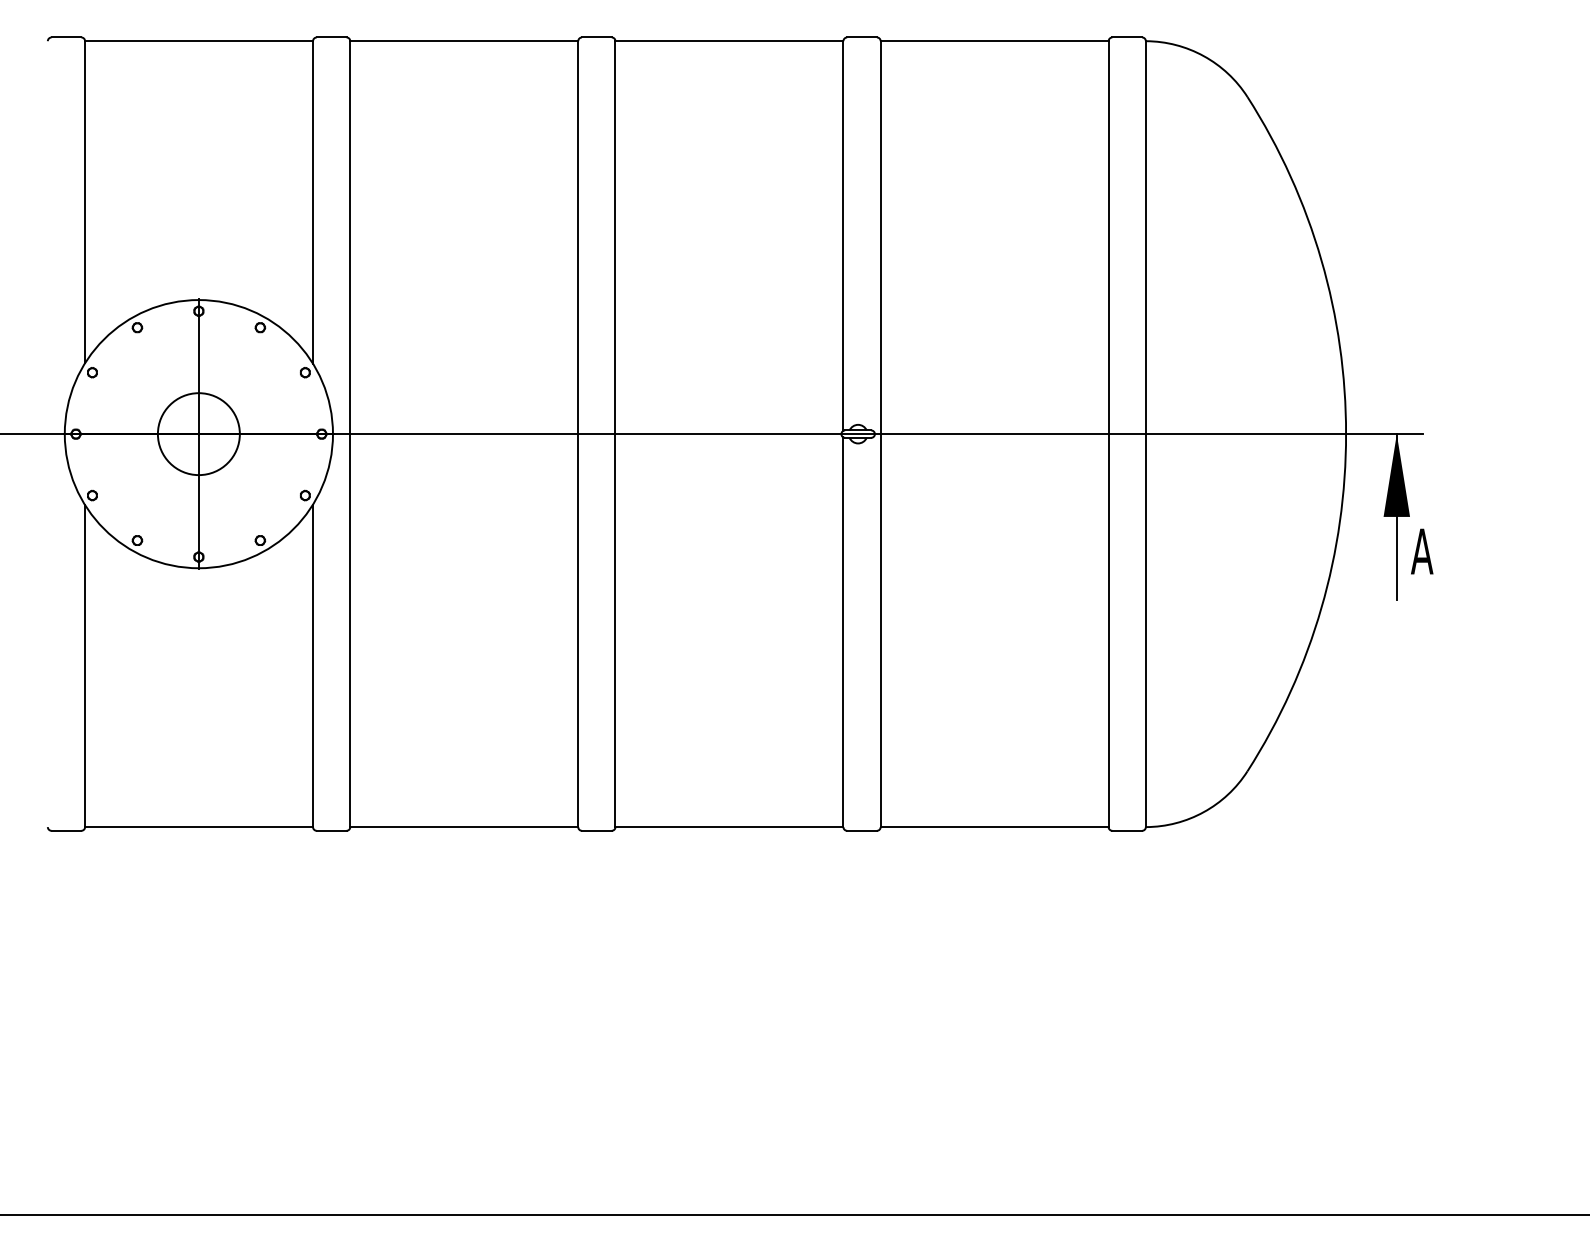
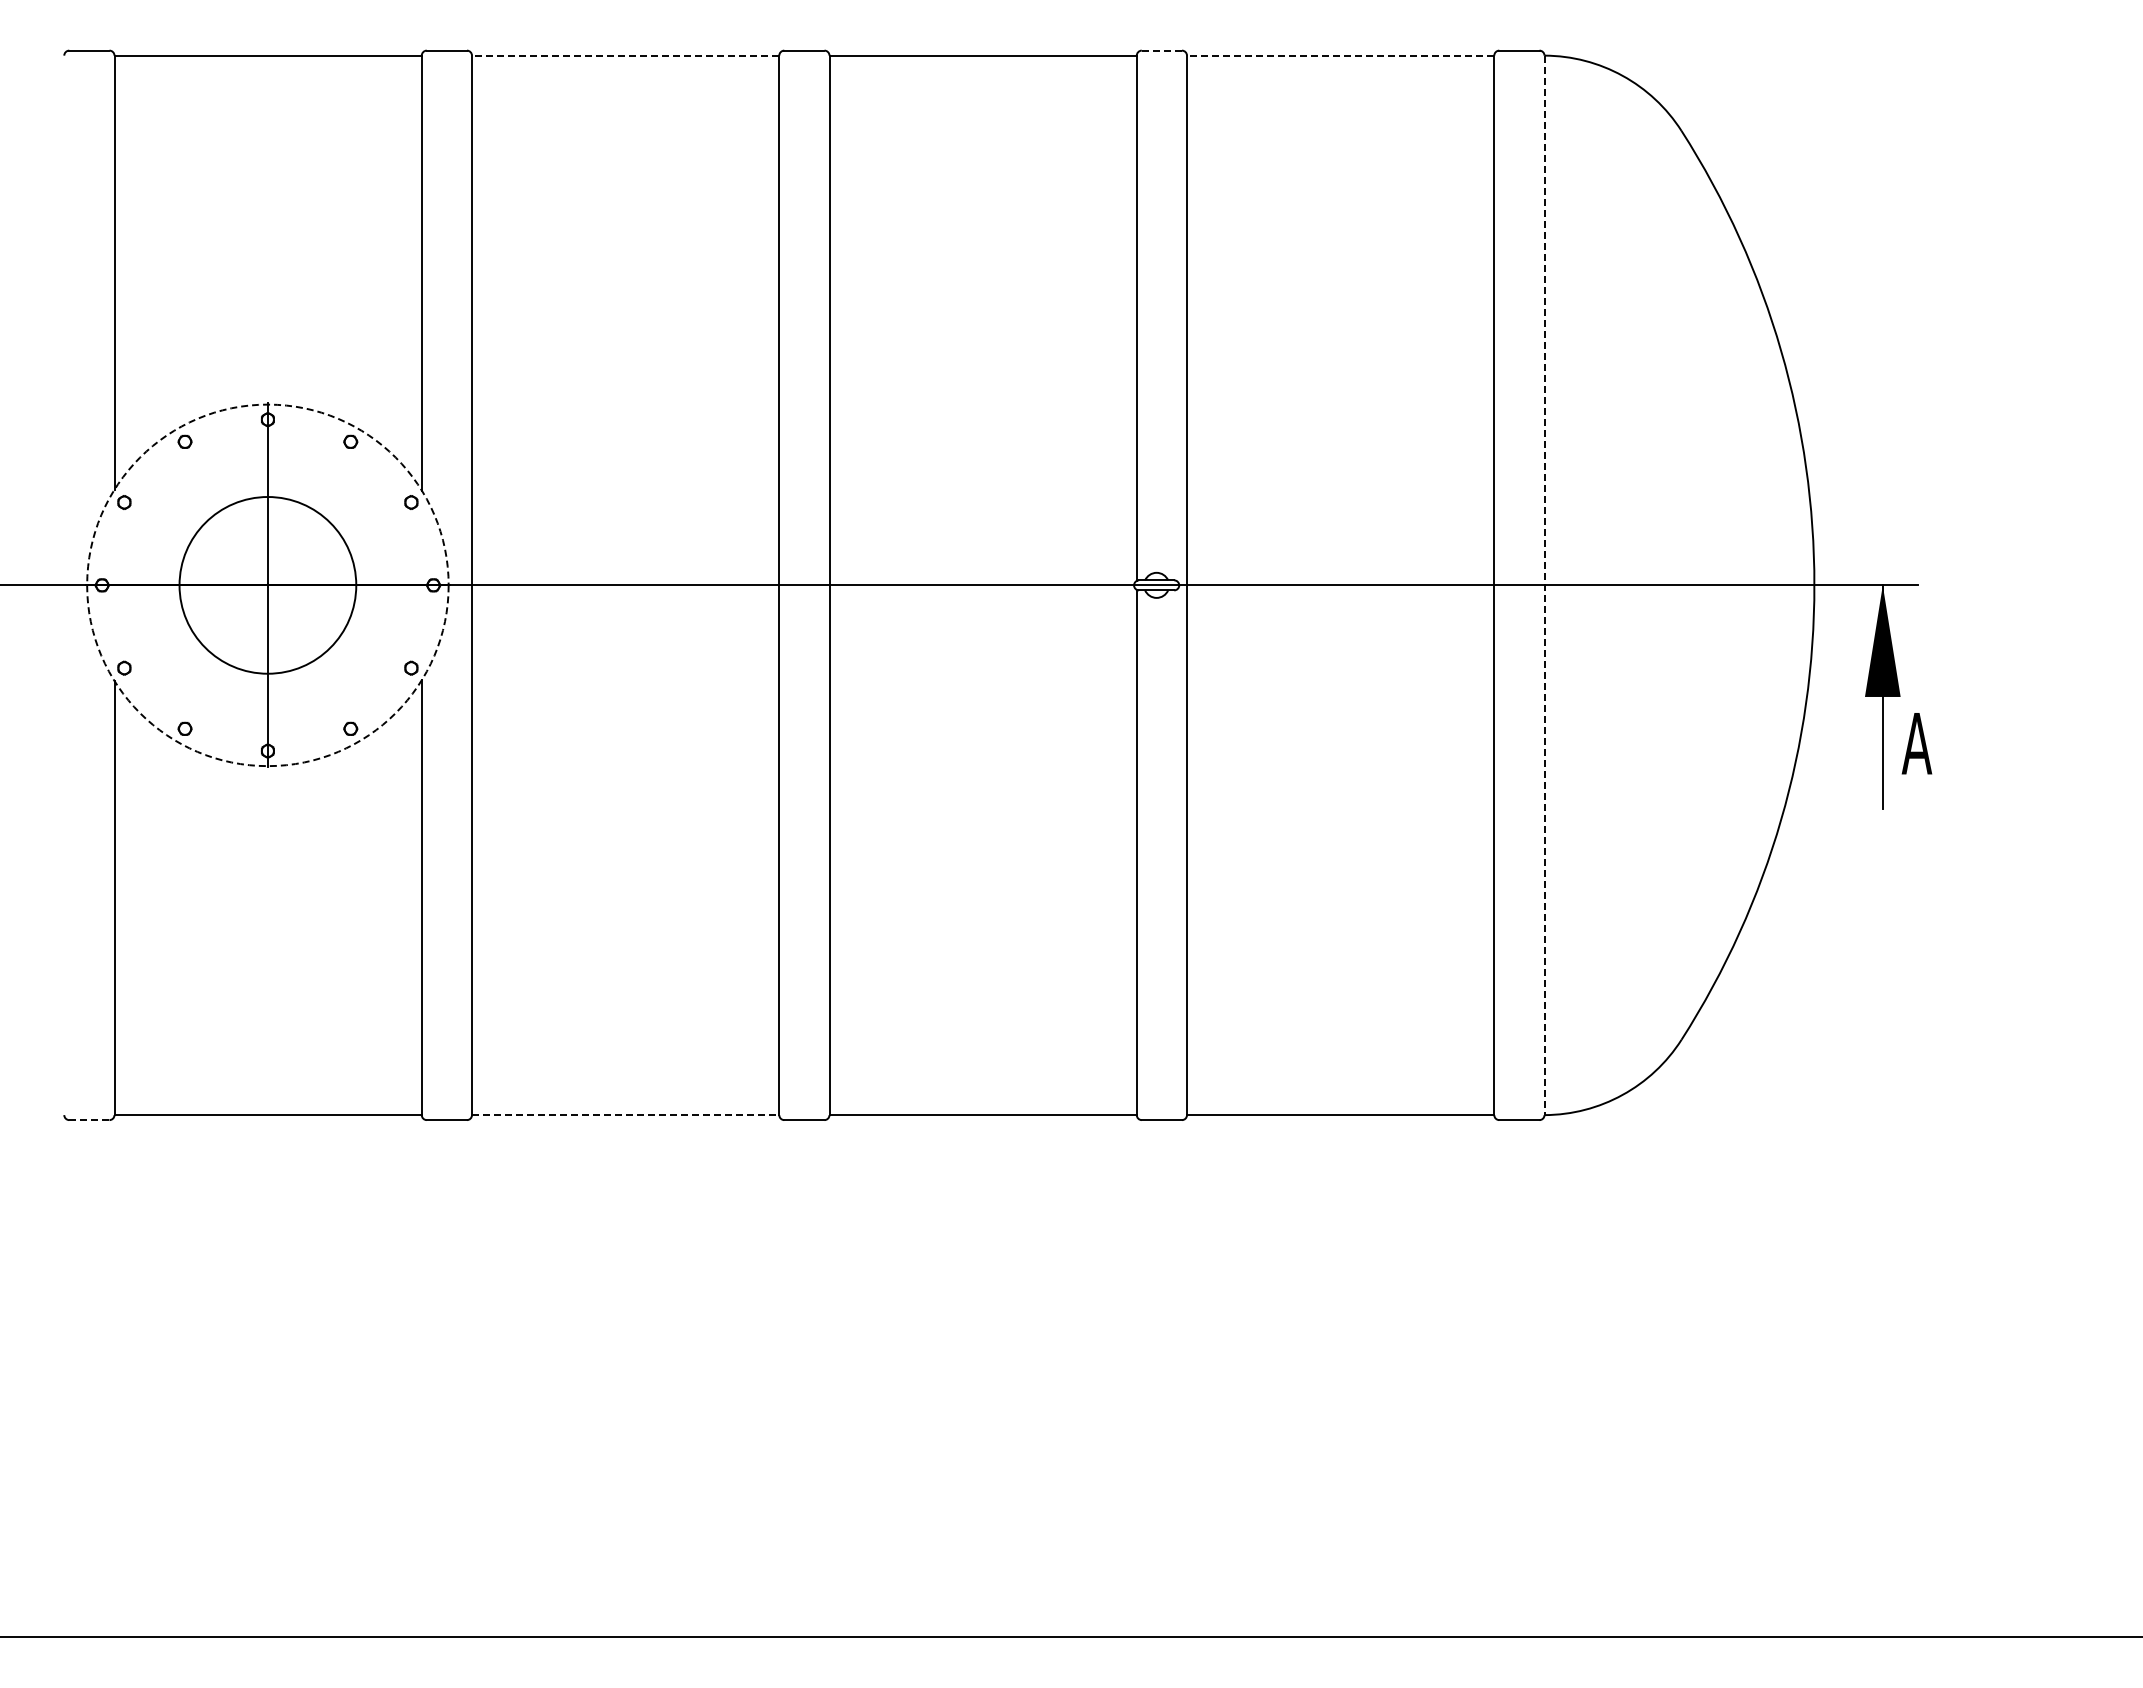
line: (861, 37) -> (1161, 50), solid -> dashed
line: (464, 41) -> (625, 55), solid -> dashed
line: (994, 41) -> (1340, 55), solid -> dashed
circle: (198, 434) -> (267, 585), size x1.6
circle: (198, 434) -> (267, 585), solid -> dashed
line: (1145, 434) -> (1544, 585), solid -> dashed
line: (464, 827) -> (625, 1115), solid -> dashed
line: (66, 831) -> (89, 1120), solid -> dashed

